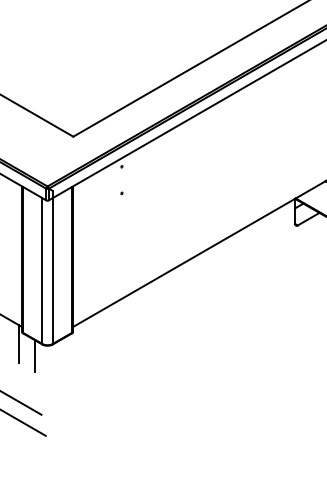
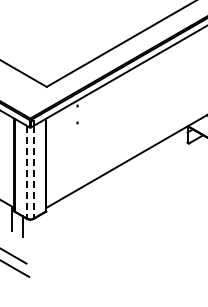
line: (41, 271) -> (26, 172), solid -> dashed
line: (52, 271) -> (33, 172), solid -> dashed

